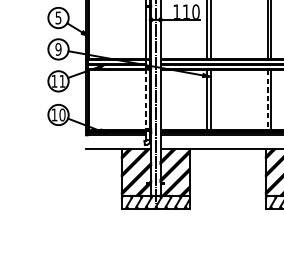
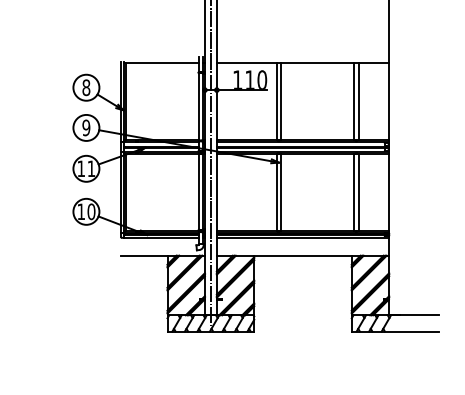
text: (58, 17) -> (86, 87), 5 -> 8
line: (146, 98) -> (198, 190), dashed -> solid
line: (268, 100) -> (354, 193), dashed -> solid

